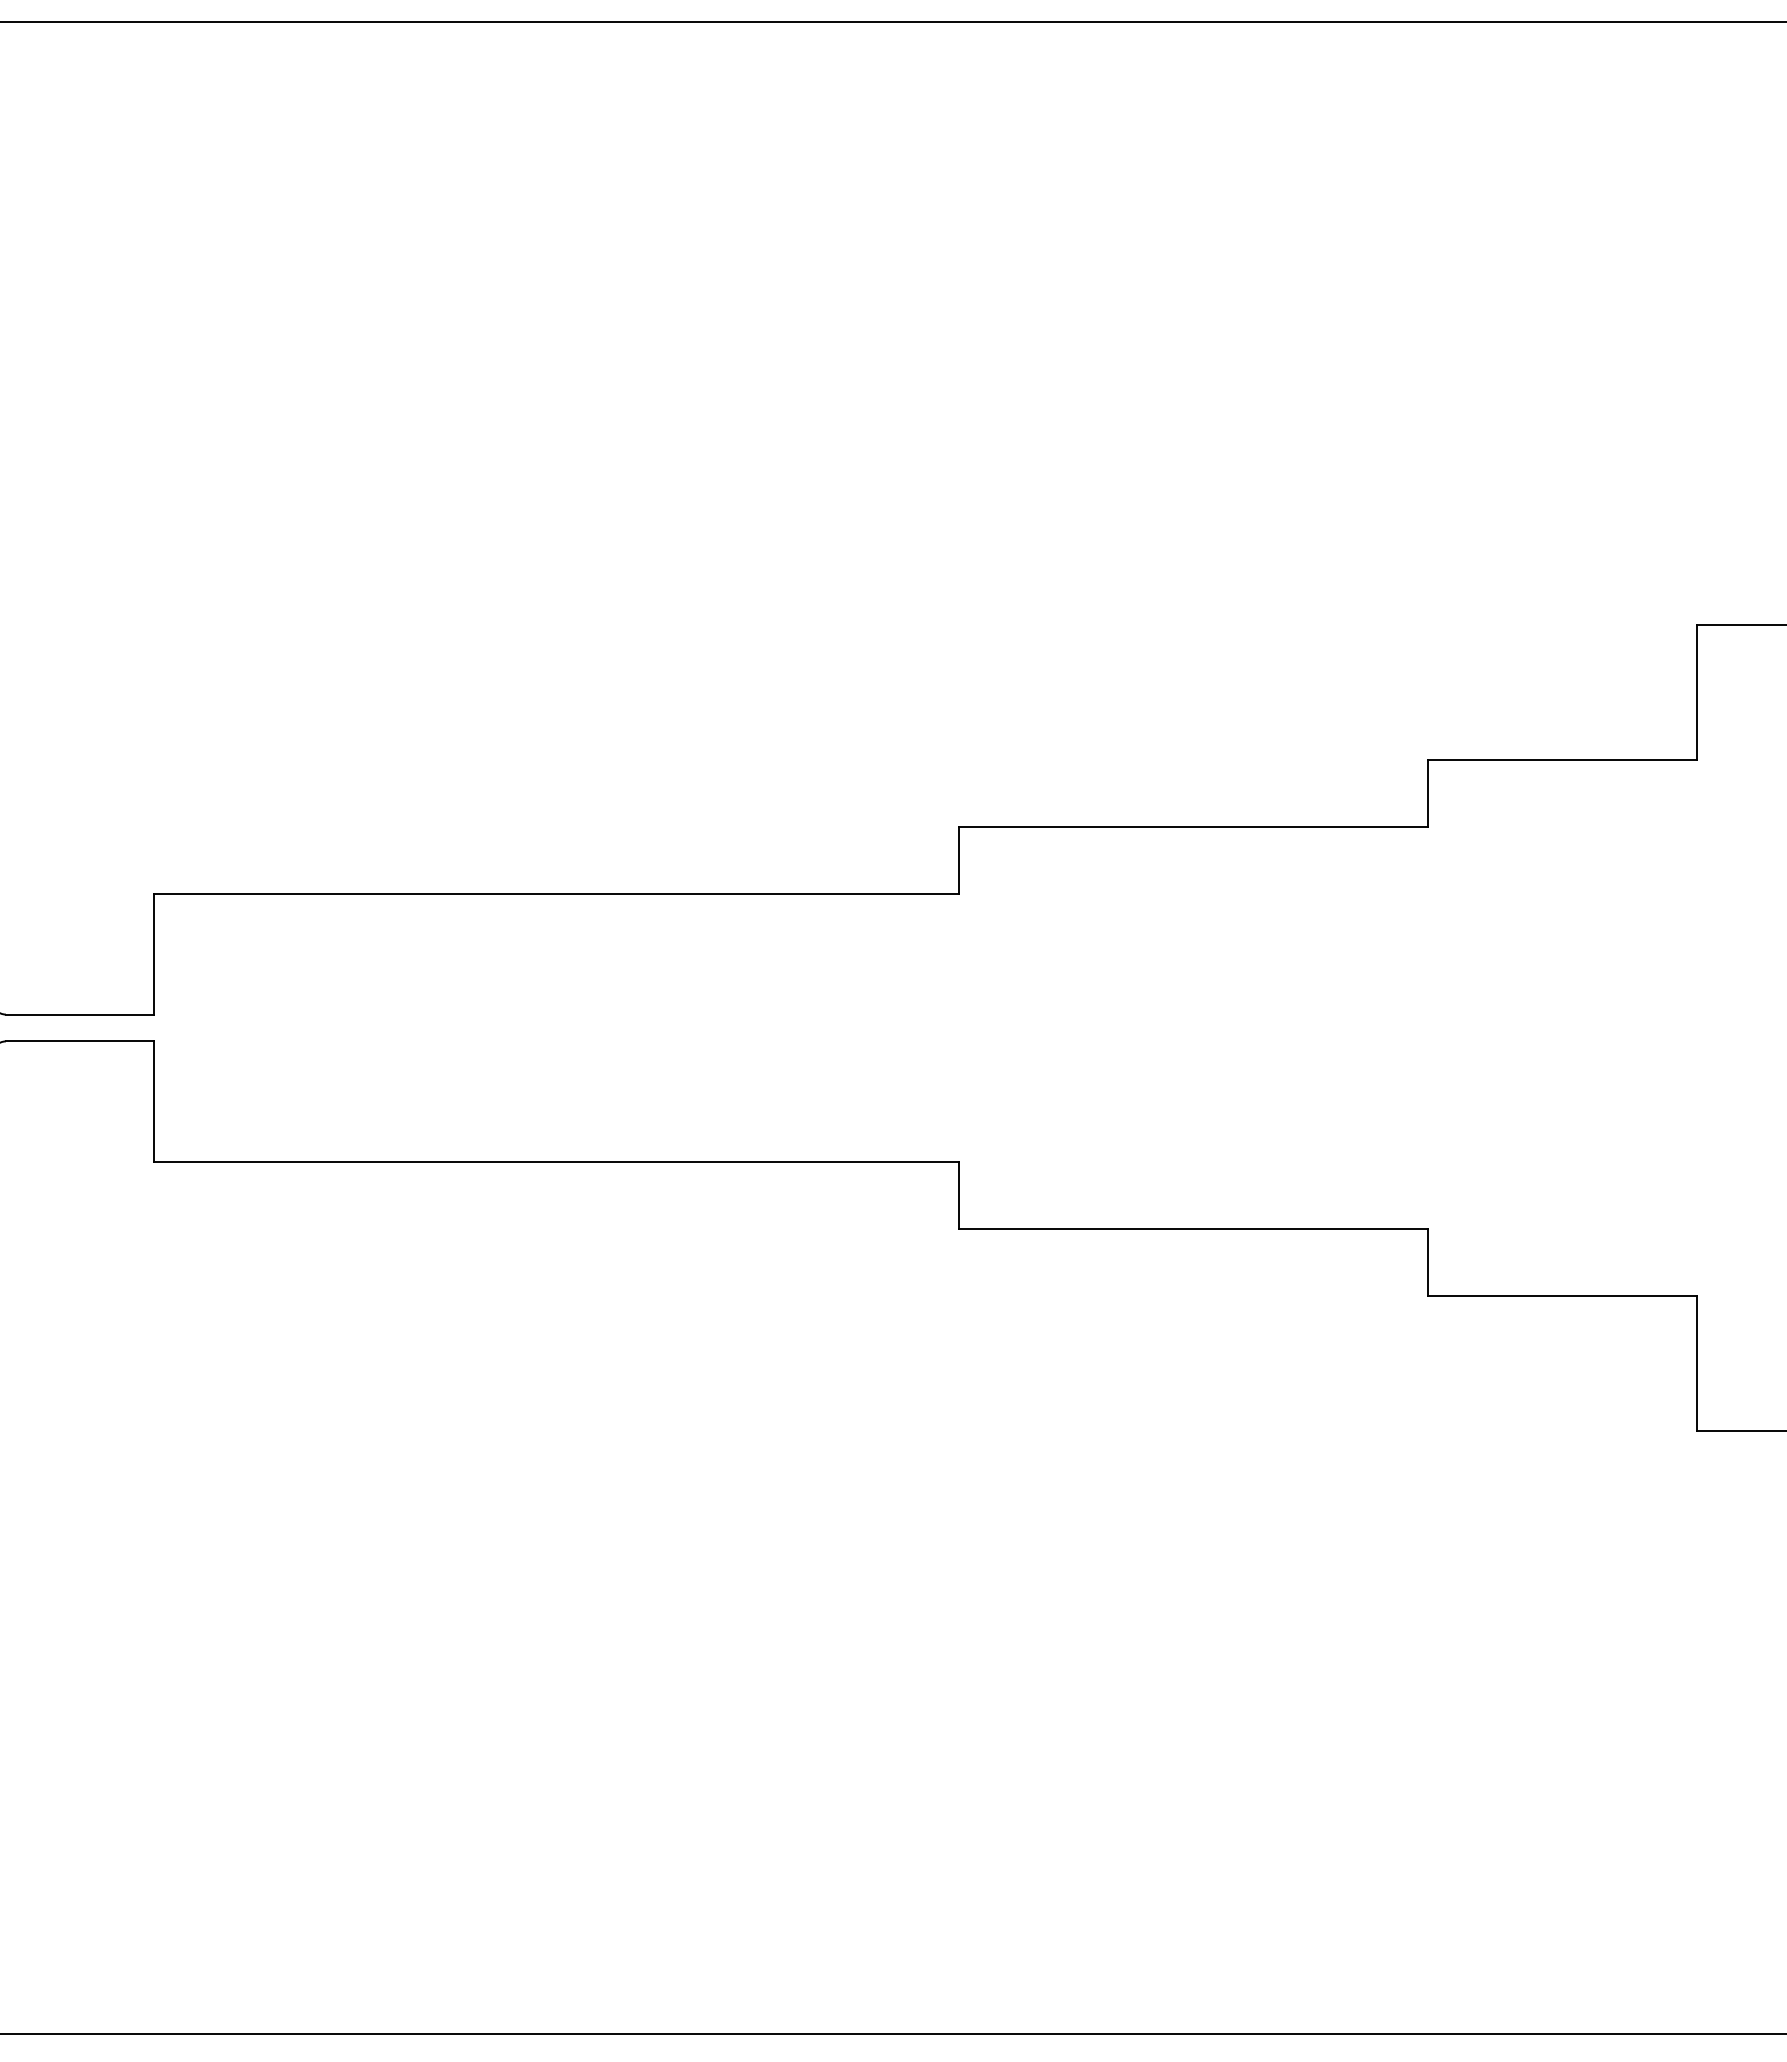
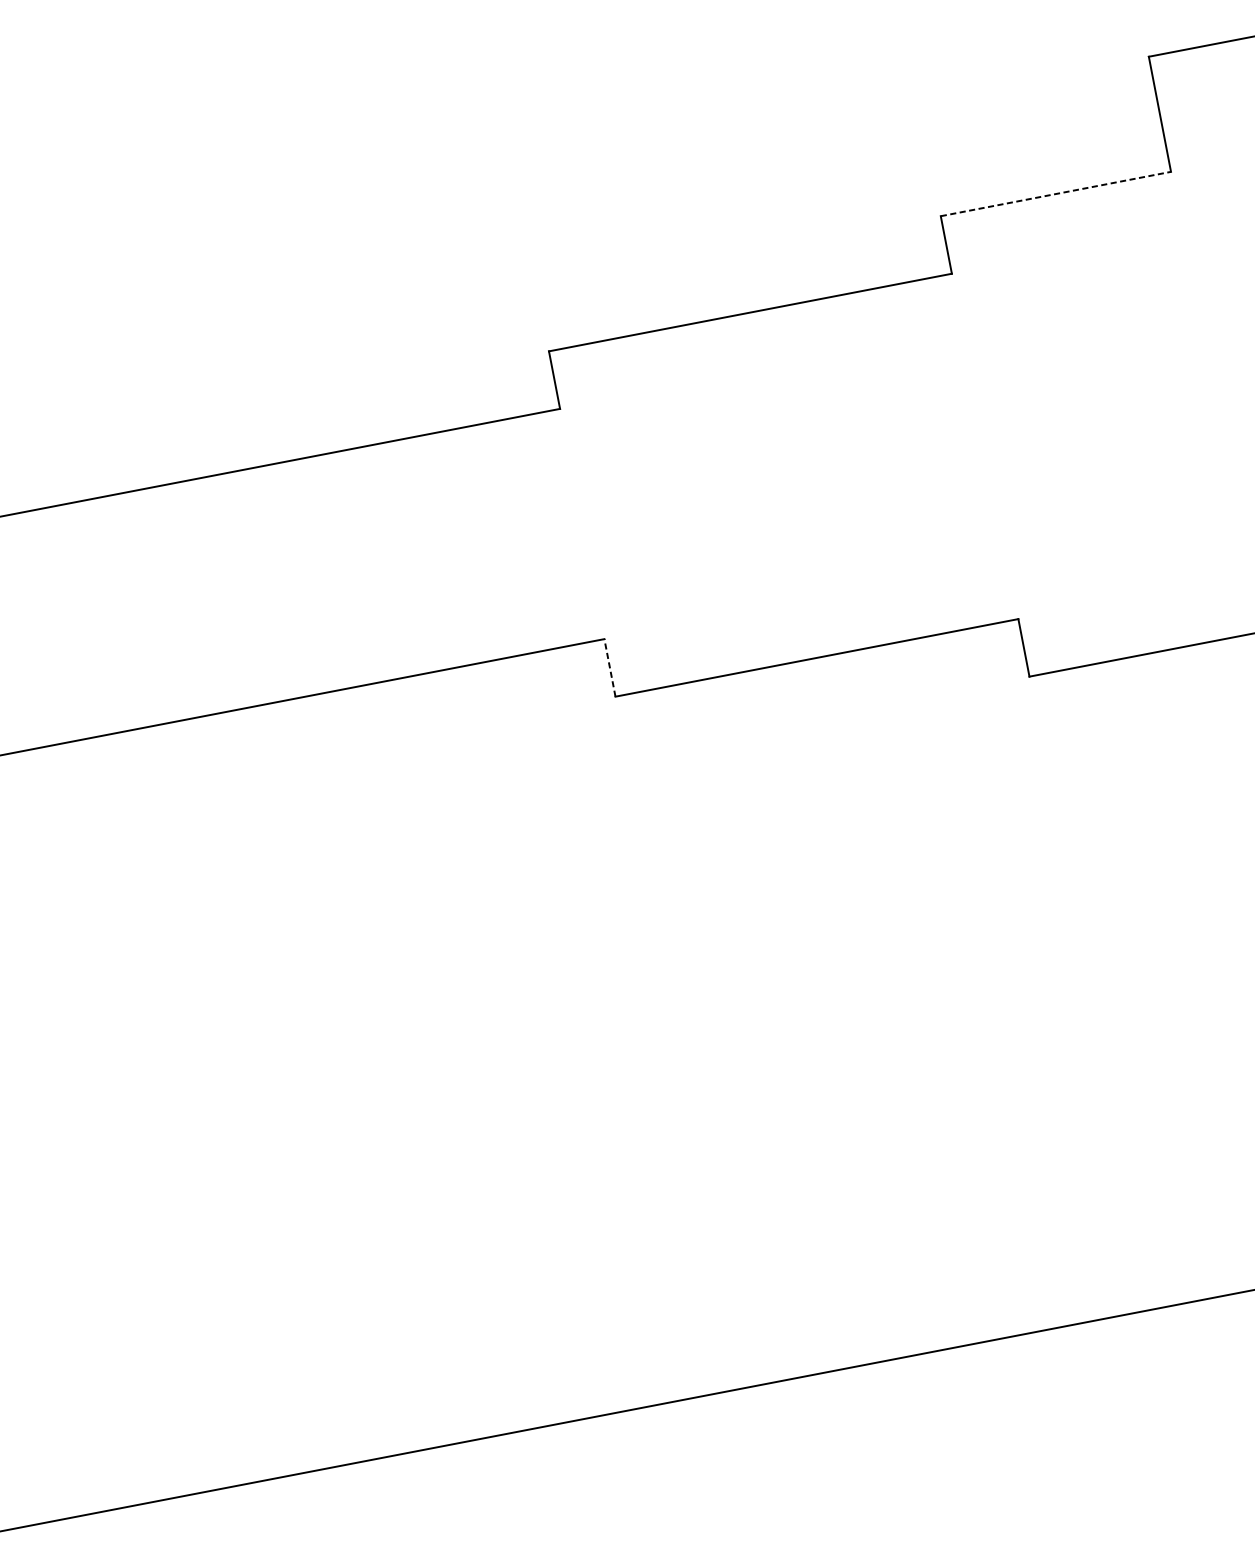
line: (1563, 759) -> (1056, 193), solid -> dashed
line: (958, 1195) -> (609, 667), solid -> dashed

